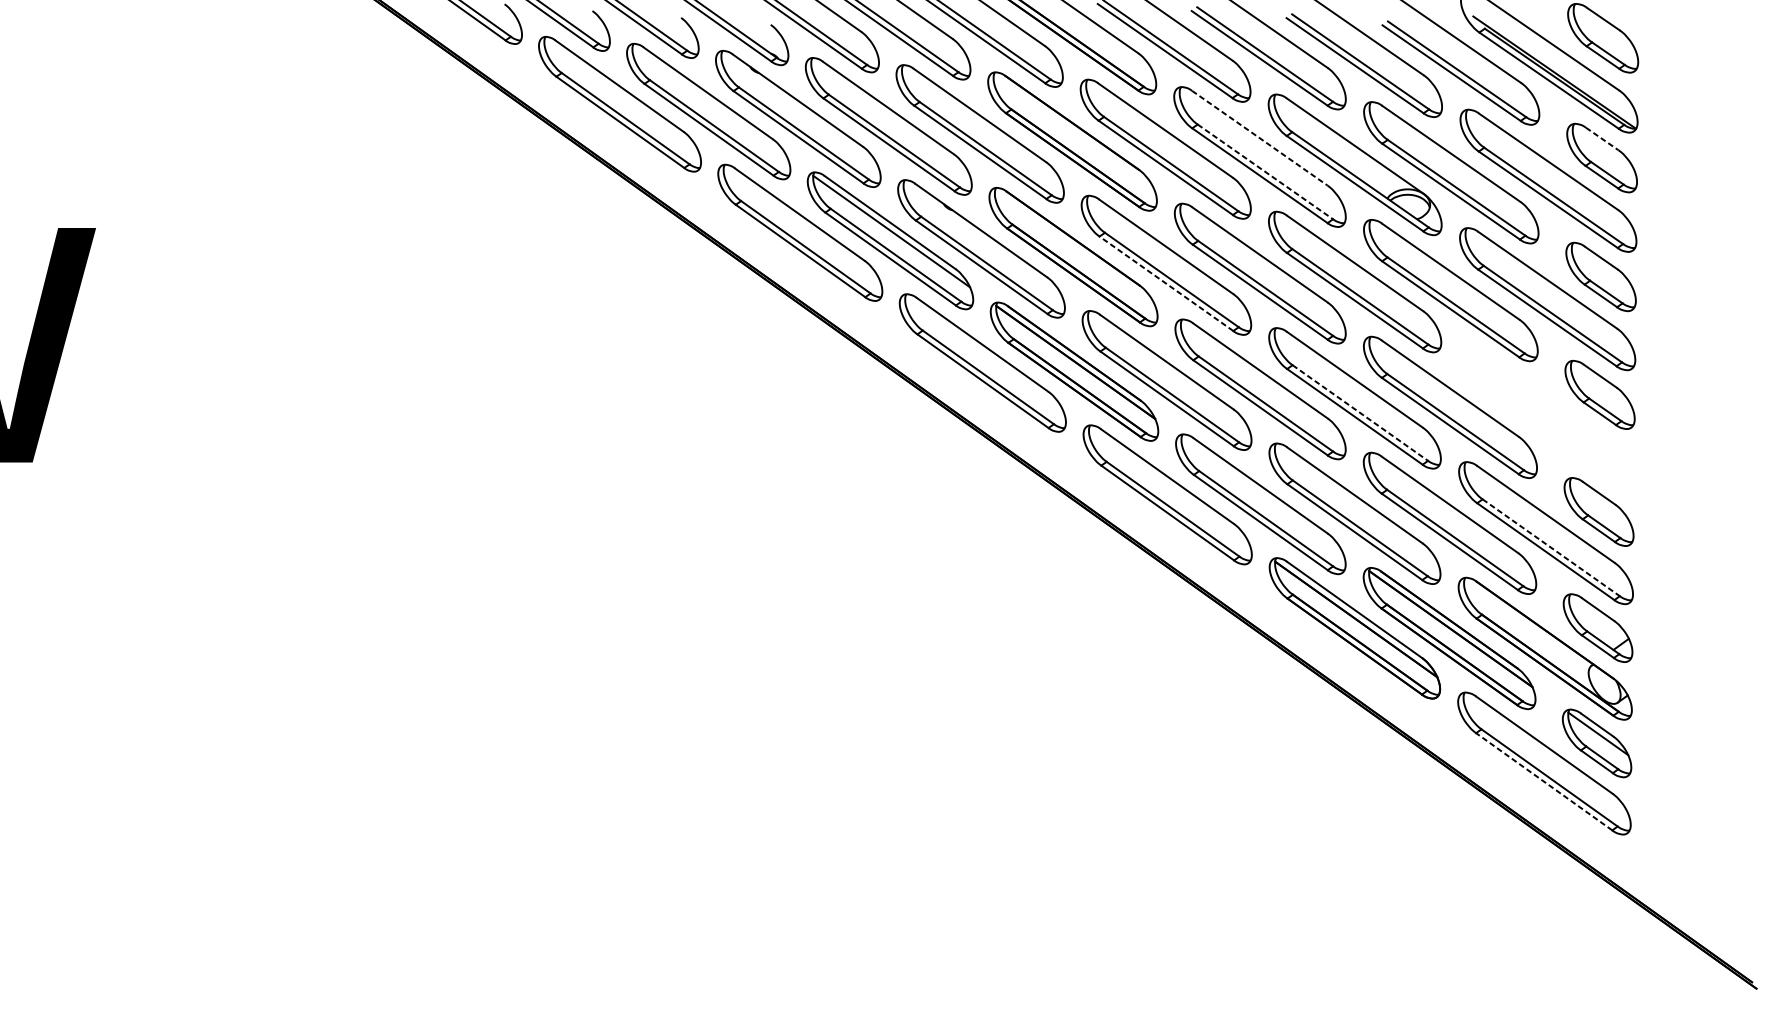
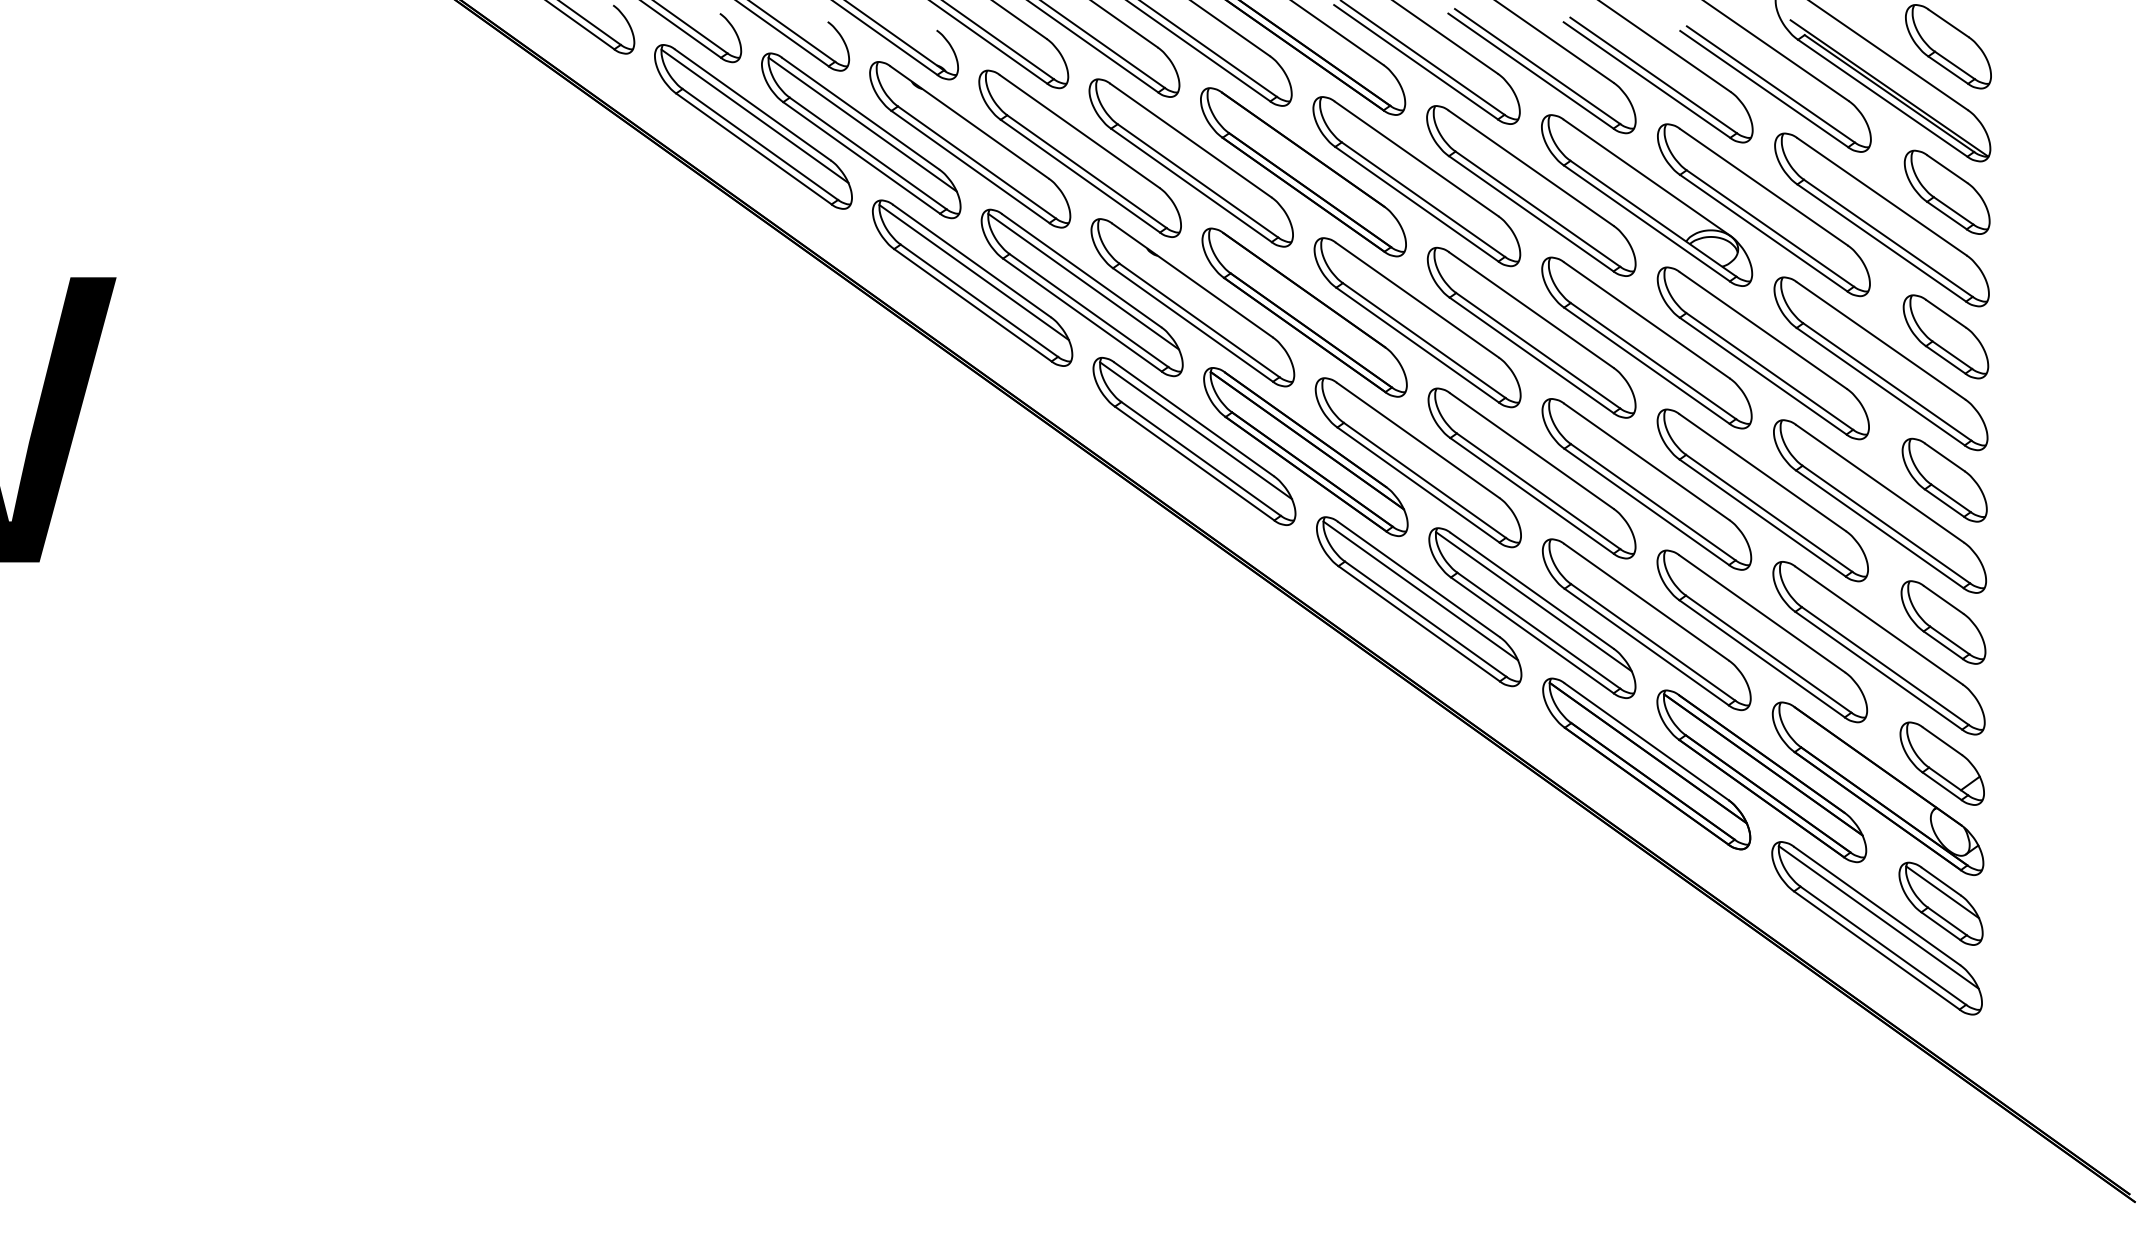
line: (620, 94) -> (754, 115), added
line: (709, 102) -> (862, 124), added
line: (1260, 138) -> (1531, 168), dashed -> solid
line: (1602, 139) -> (1947, 169), dashed -> solid
line: (1265, 172) -> (1538, 209), dashed -> solid
line: (801, 224) -> (973, 272), added
line: (1166, 284) -> (1417, 345), dashed -> solid
line: (983, 354) -> (1195, 430), added
line: (1360, 413) -> (1653, 502), dashed -> solid
part: (1547, 416) -> (1880, 506), added
line: (1168, 485) -> (1420, 590), added
line: (1261, 494) -> (1533, 601), added
line: (1551, 548) -> (1885, 666), dashed -> solid
line: (1545, 754) -> (1878, 917), added
line: (1543, 781) -> (1876, 950), dashed -> solid

